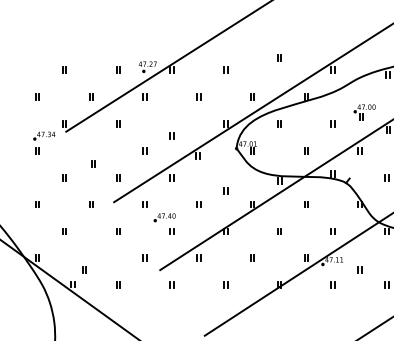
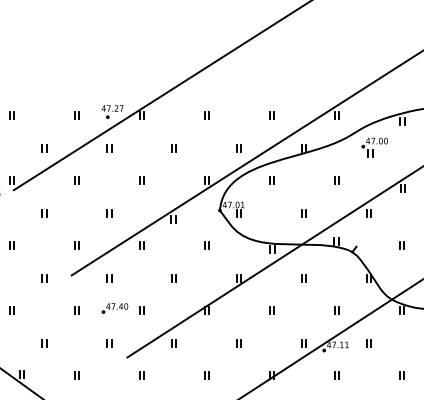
part: (279, 57) -> (271, 114), moved
part: (364, 112) -> (374, 147), moved
part: (171, 135) -> (141, 180), moved
part: (93, 163) -> (44, 212), moved
part: (225, 190) -> (206, 245), moved
part: (164, 217) -> (114, 308), moved
part: (84, 269) -> (44, 342), moved
part: (359, 269) -> (368, 342), moved

